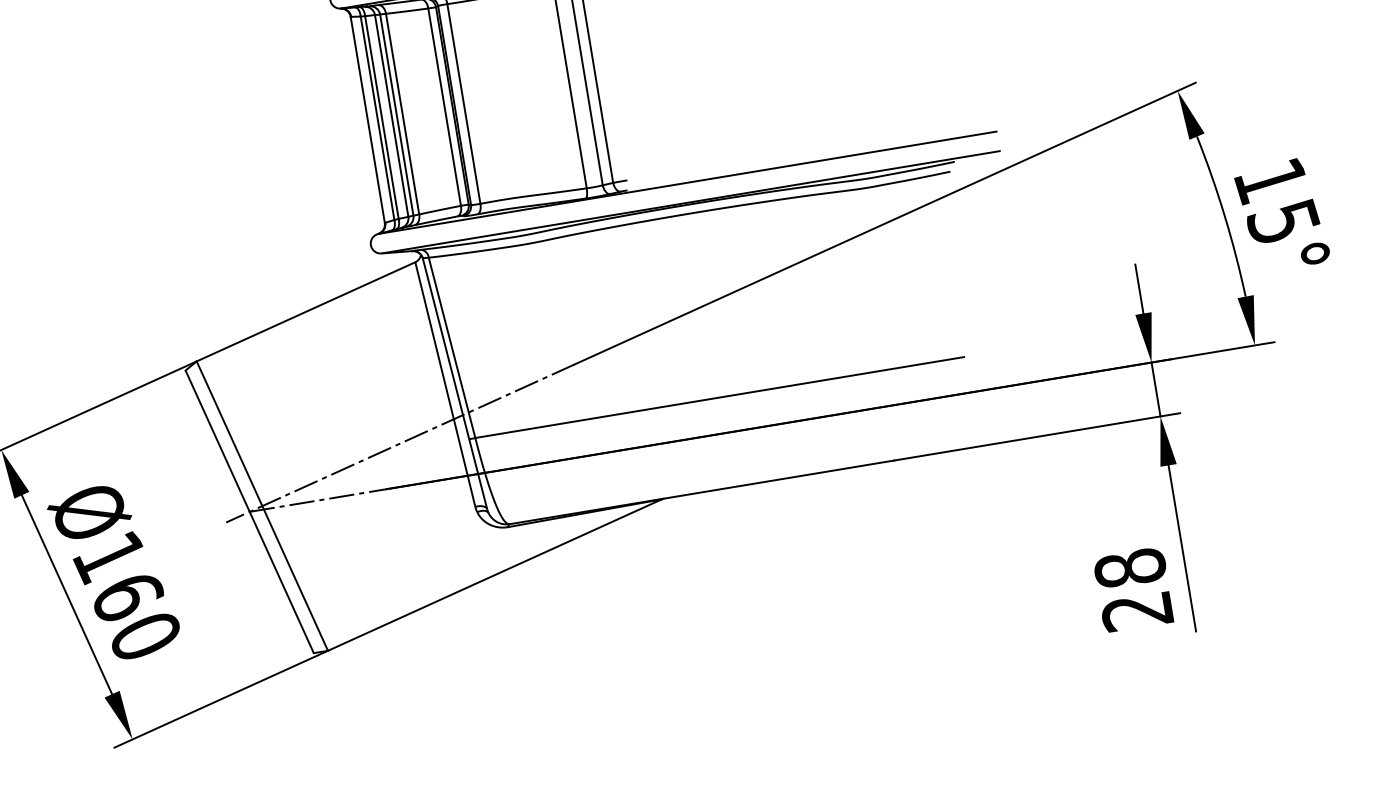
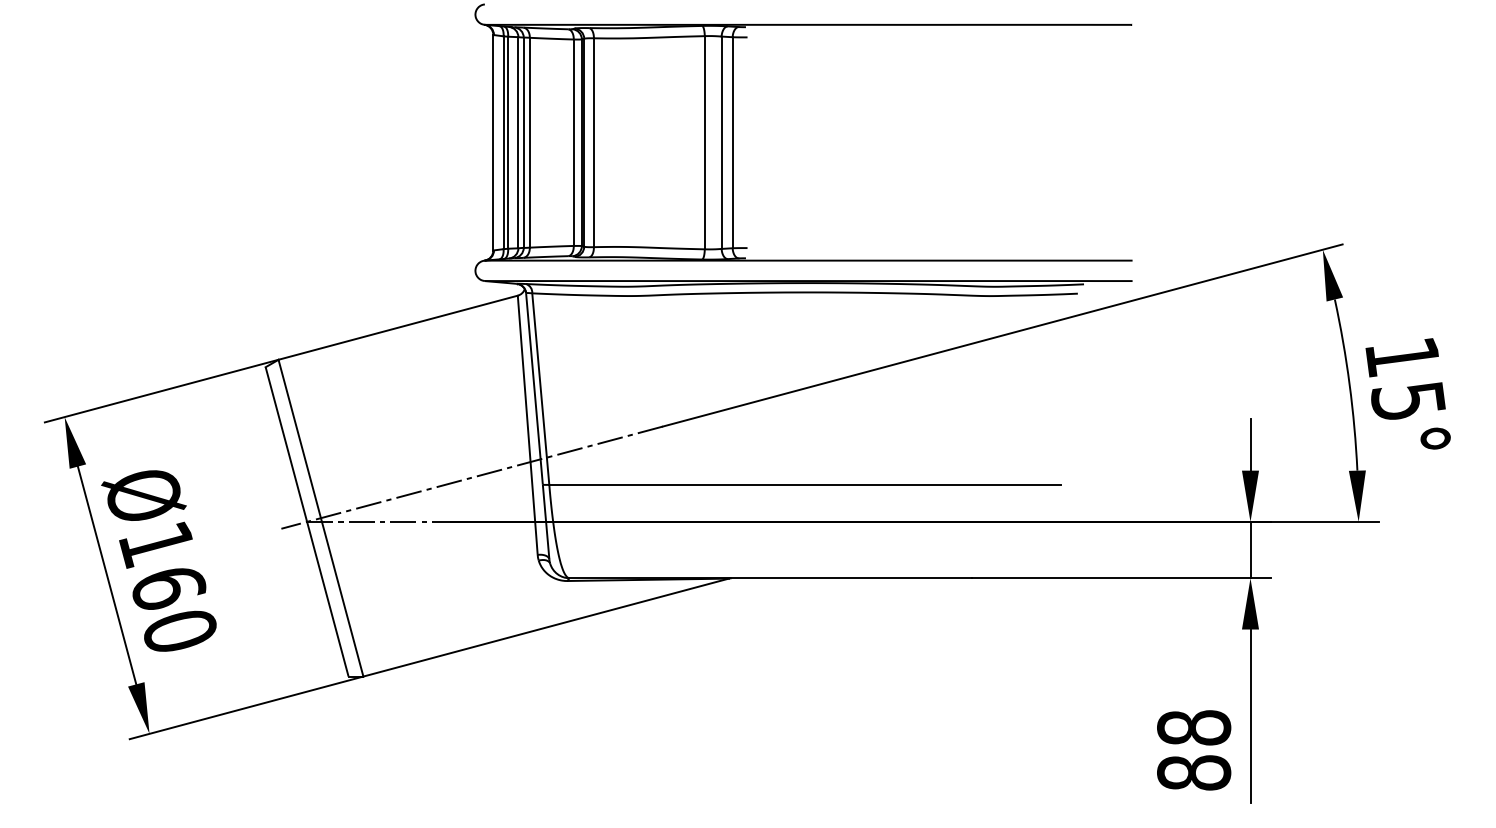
text: (1137, 610) -> (1194, 772), 28 -> 88

